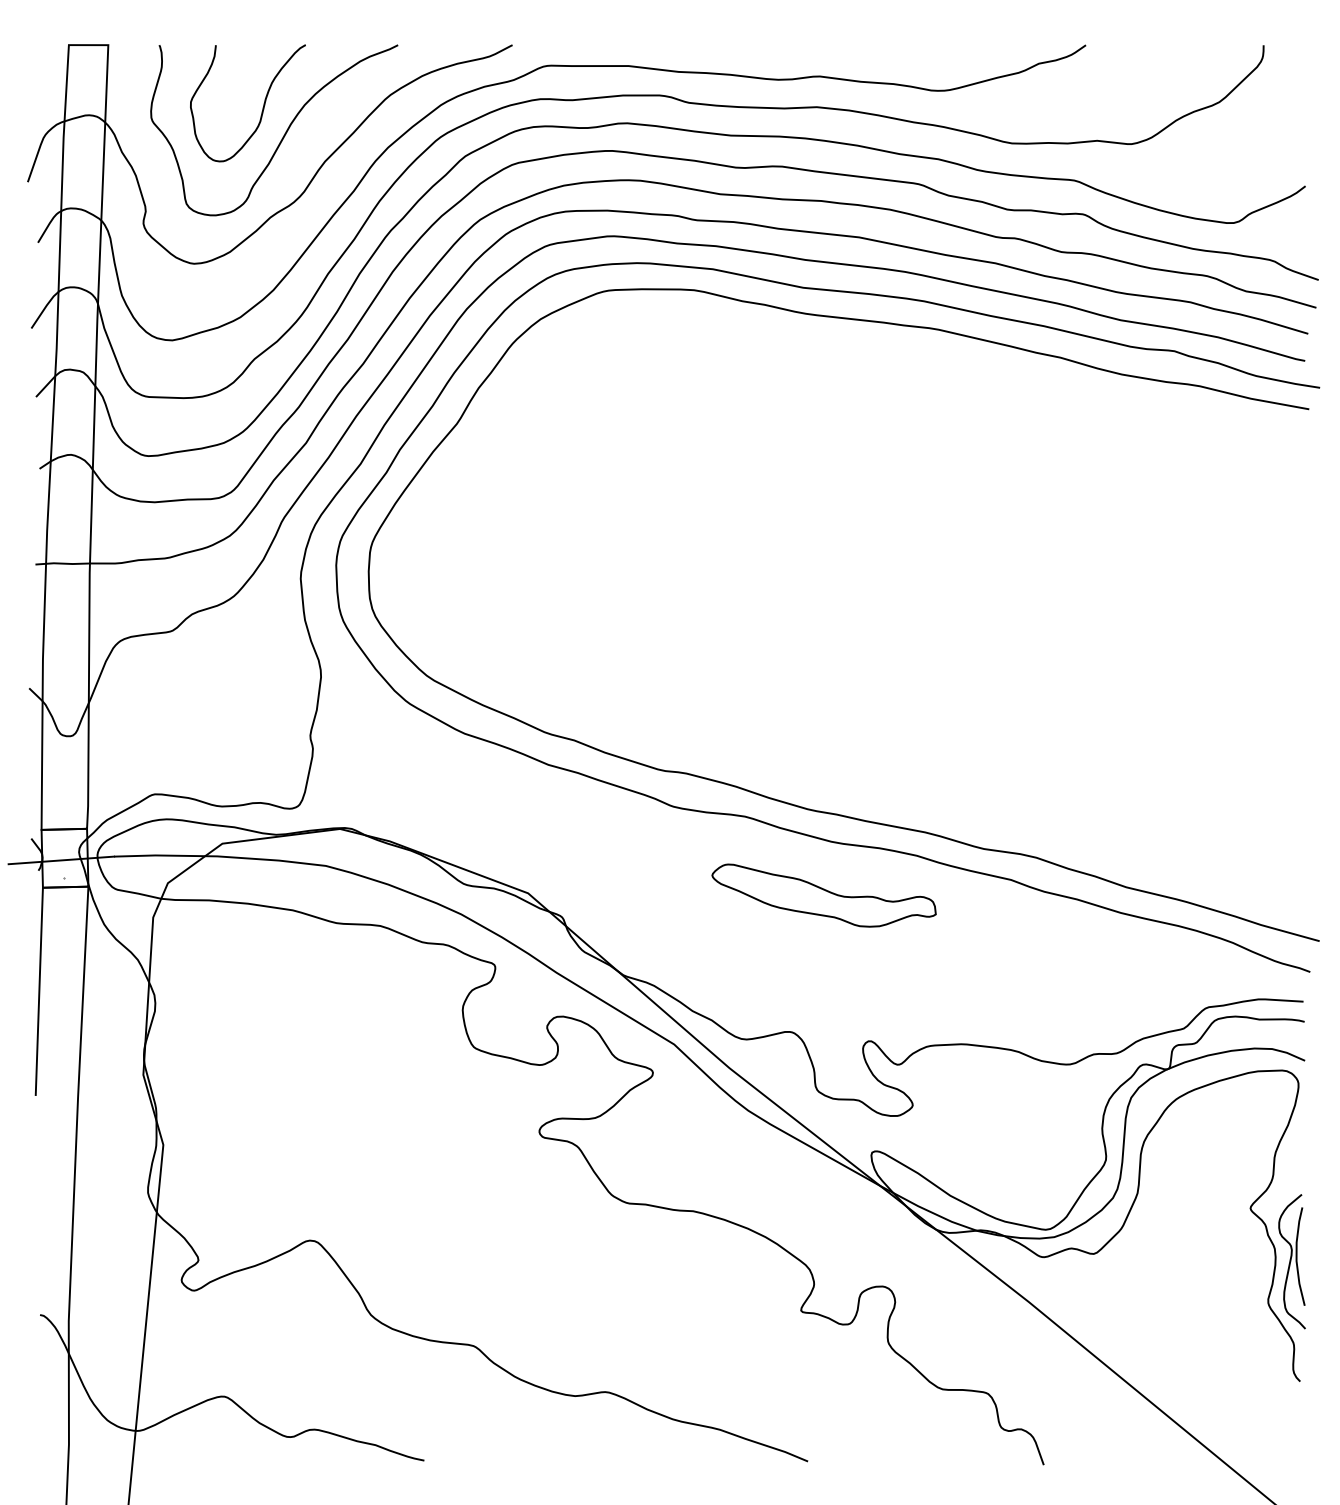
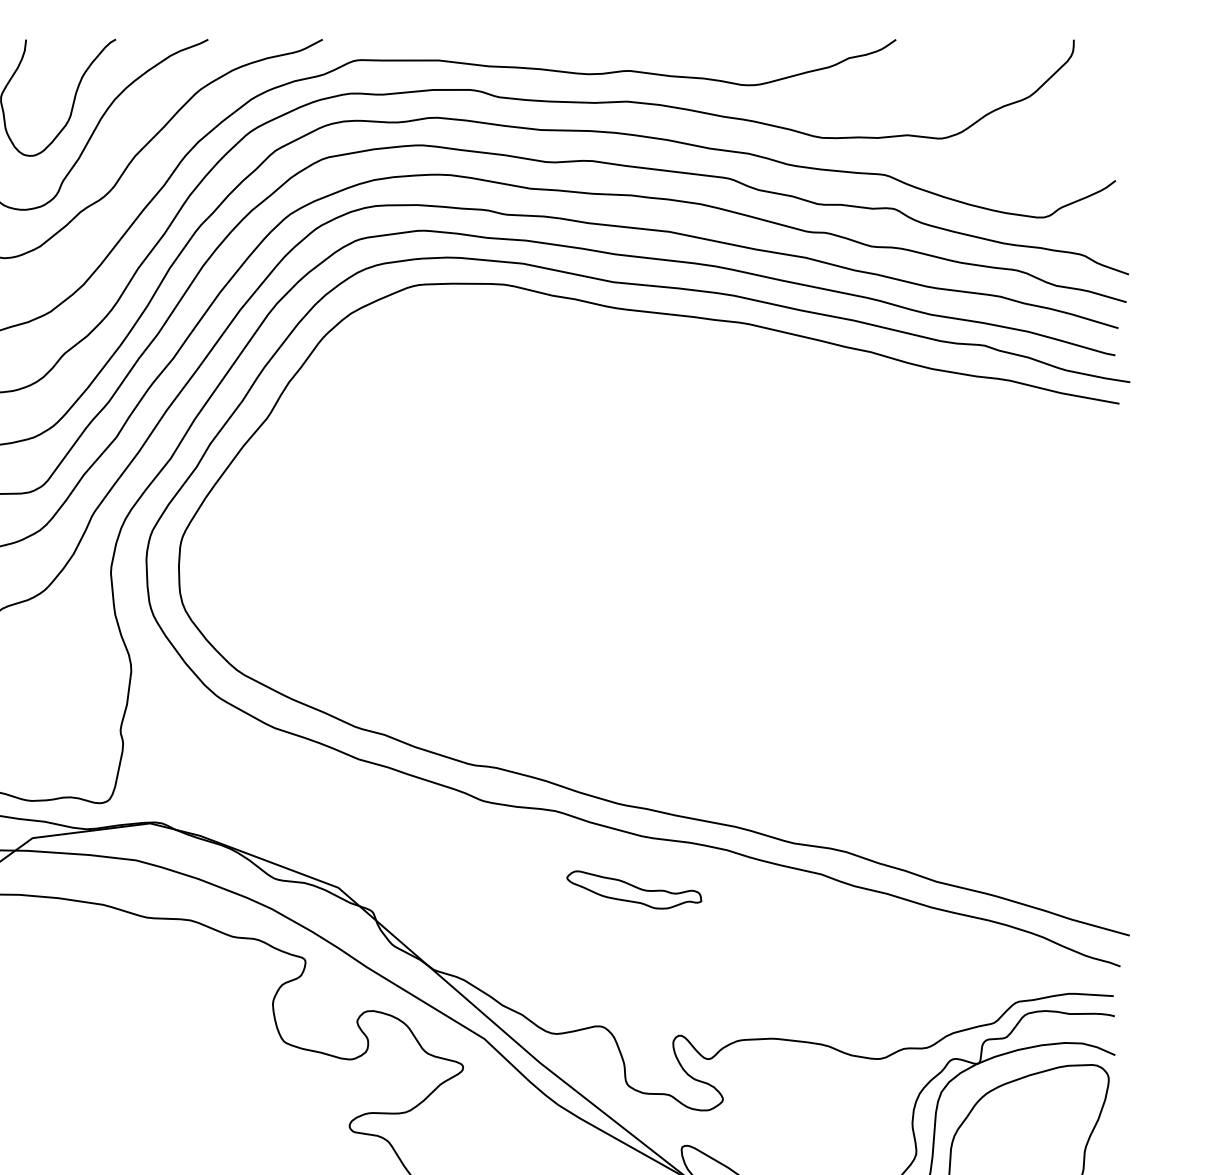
part: (823, 895) -> (633, 889), size x0.6

